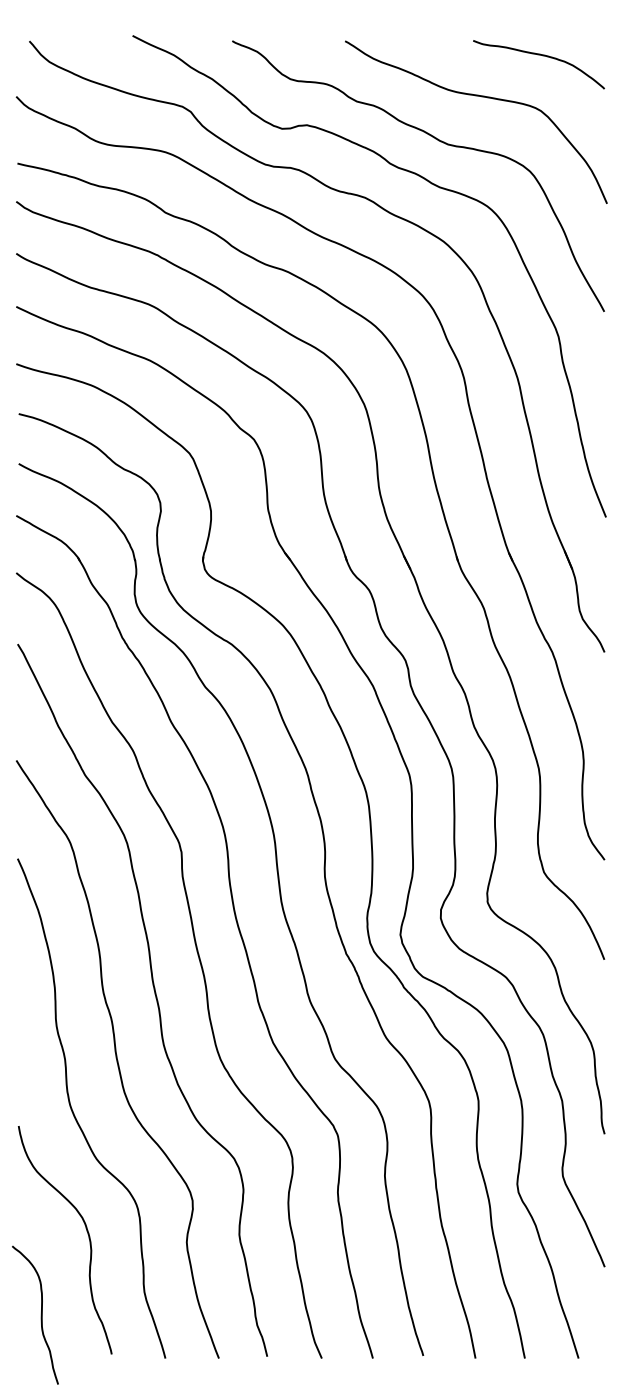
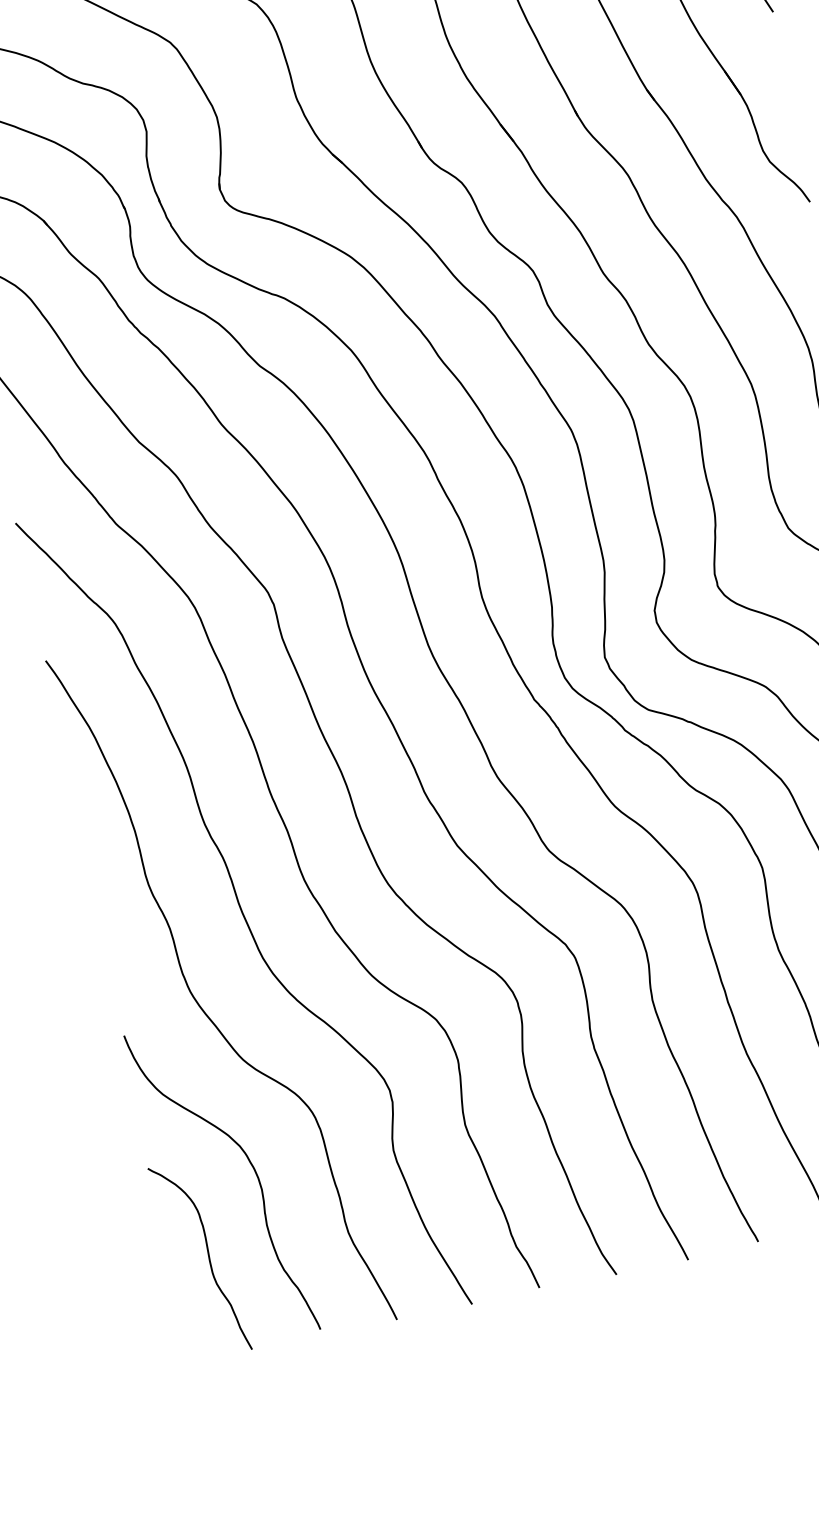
curve: (40, 1314) -> (207, 1256), moved

